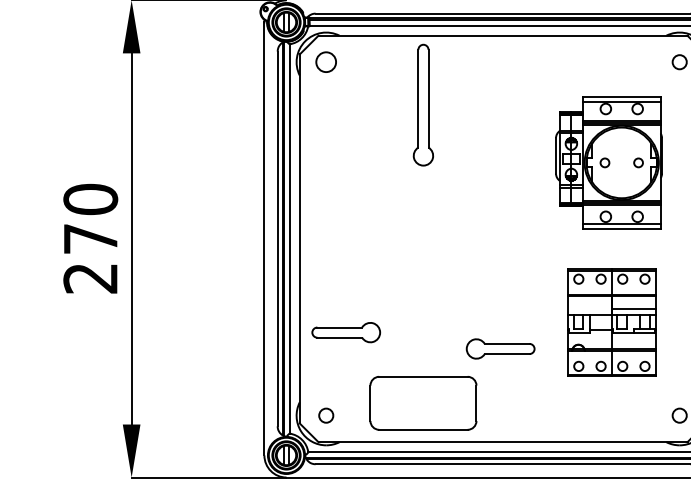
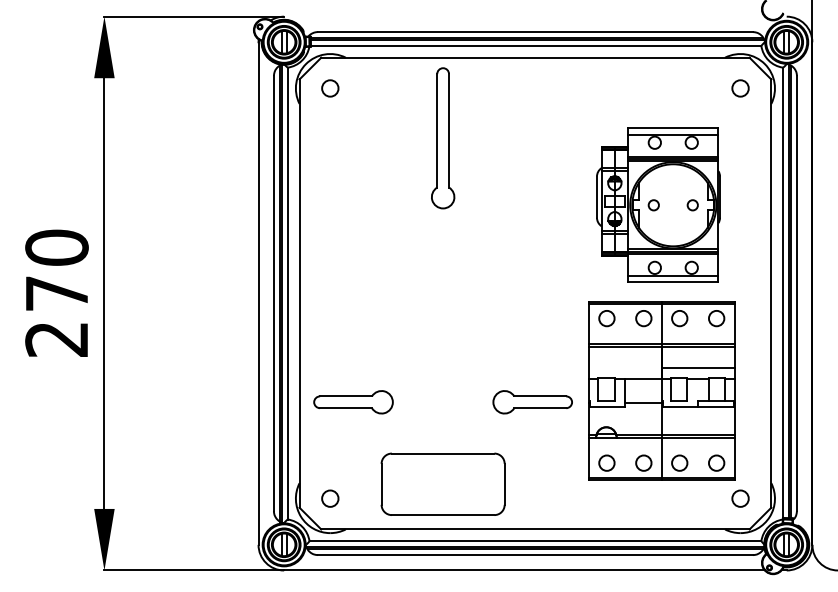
circle: (326, 62) -> (330, 88), size x0.71
part: (611, 322) -> (661, 390), size x1.43
part: (500, 349) -> (532, 402), moved

